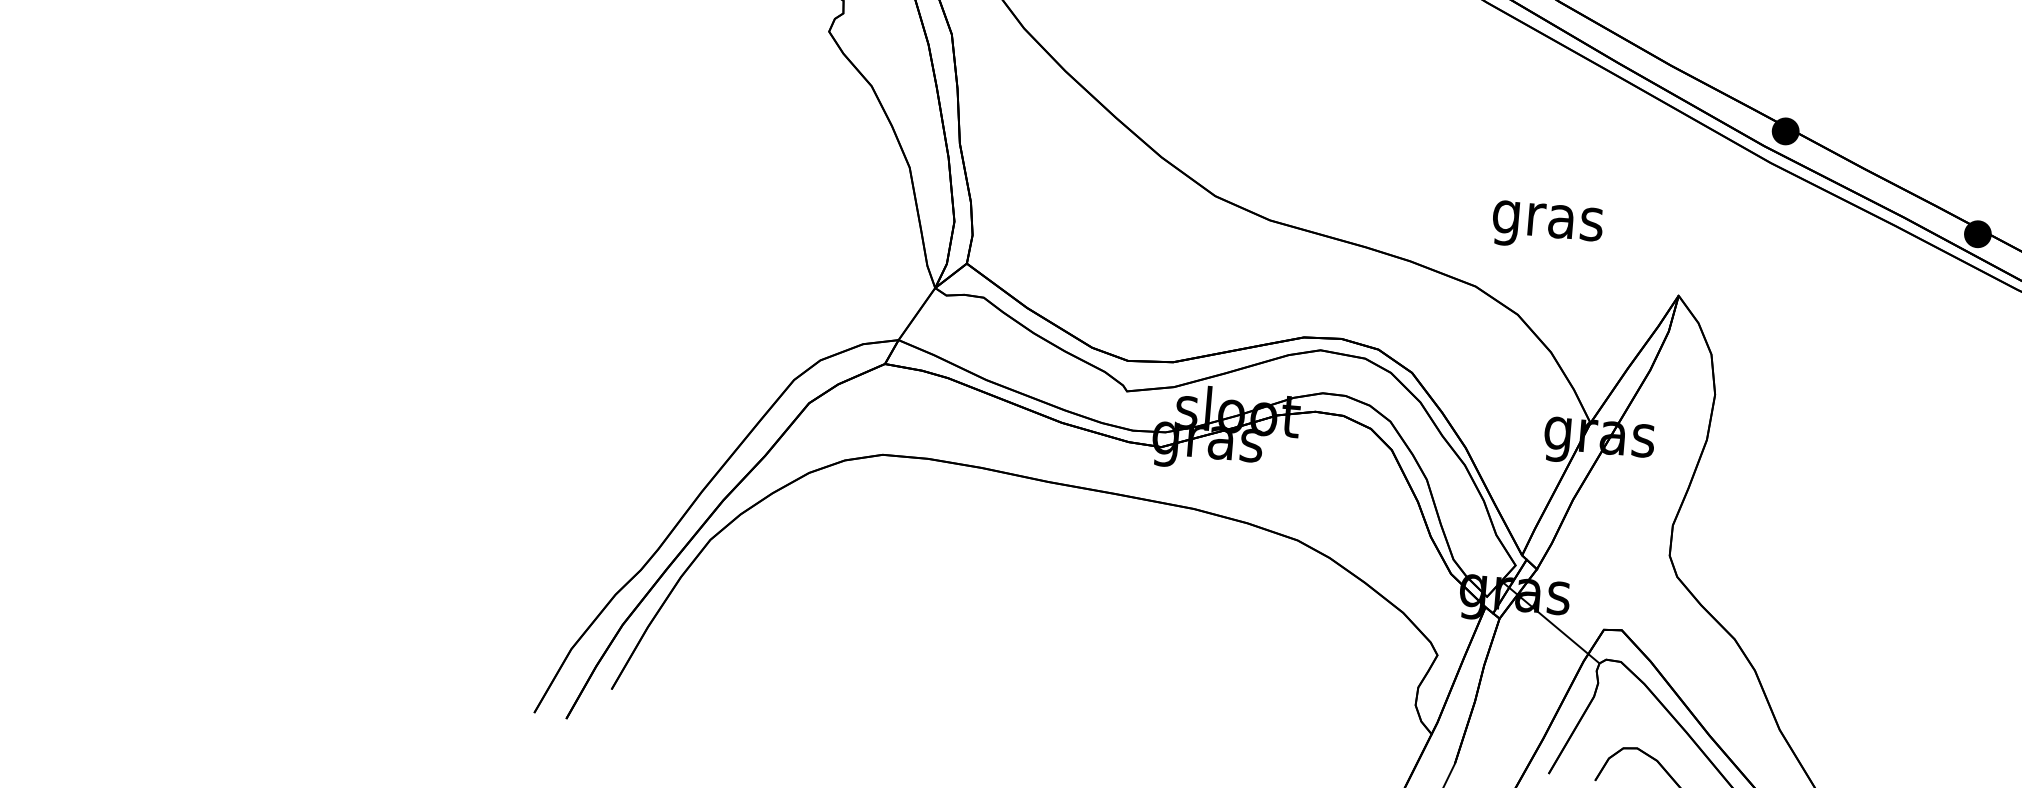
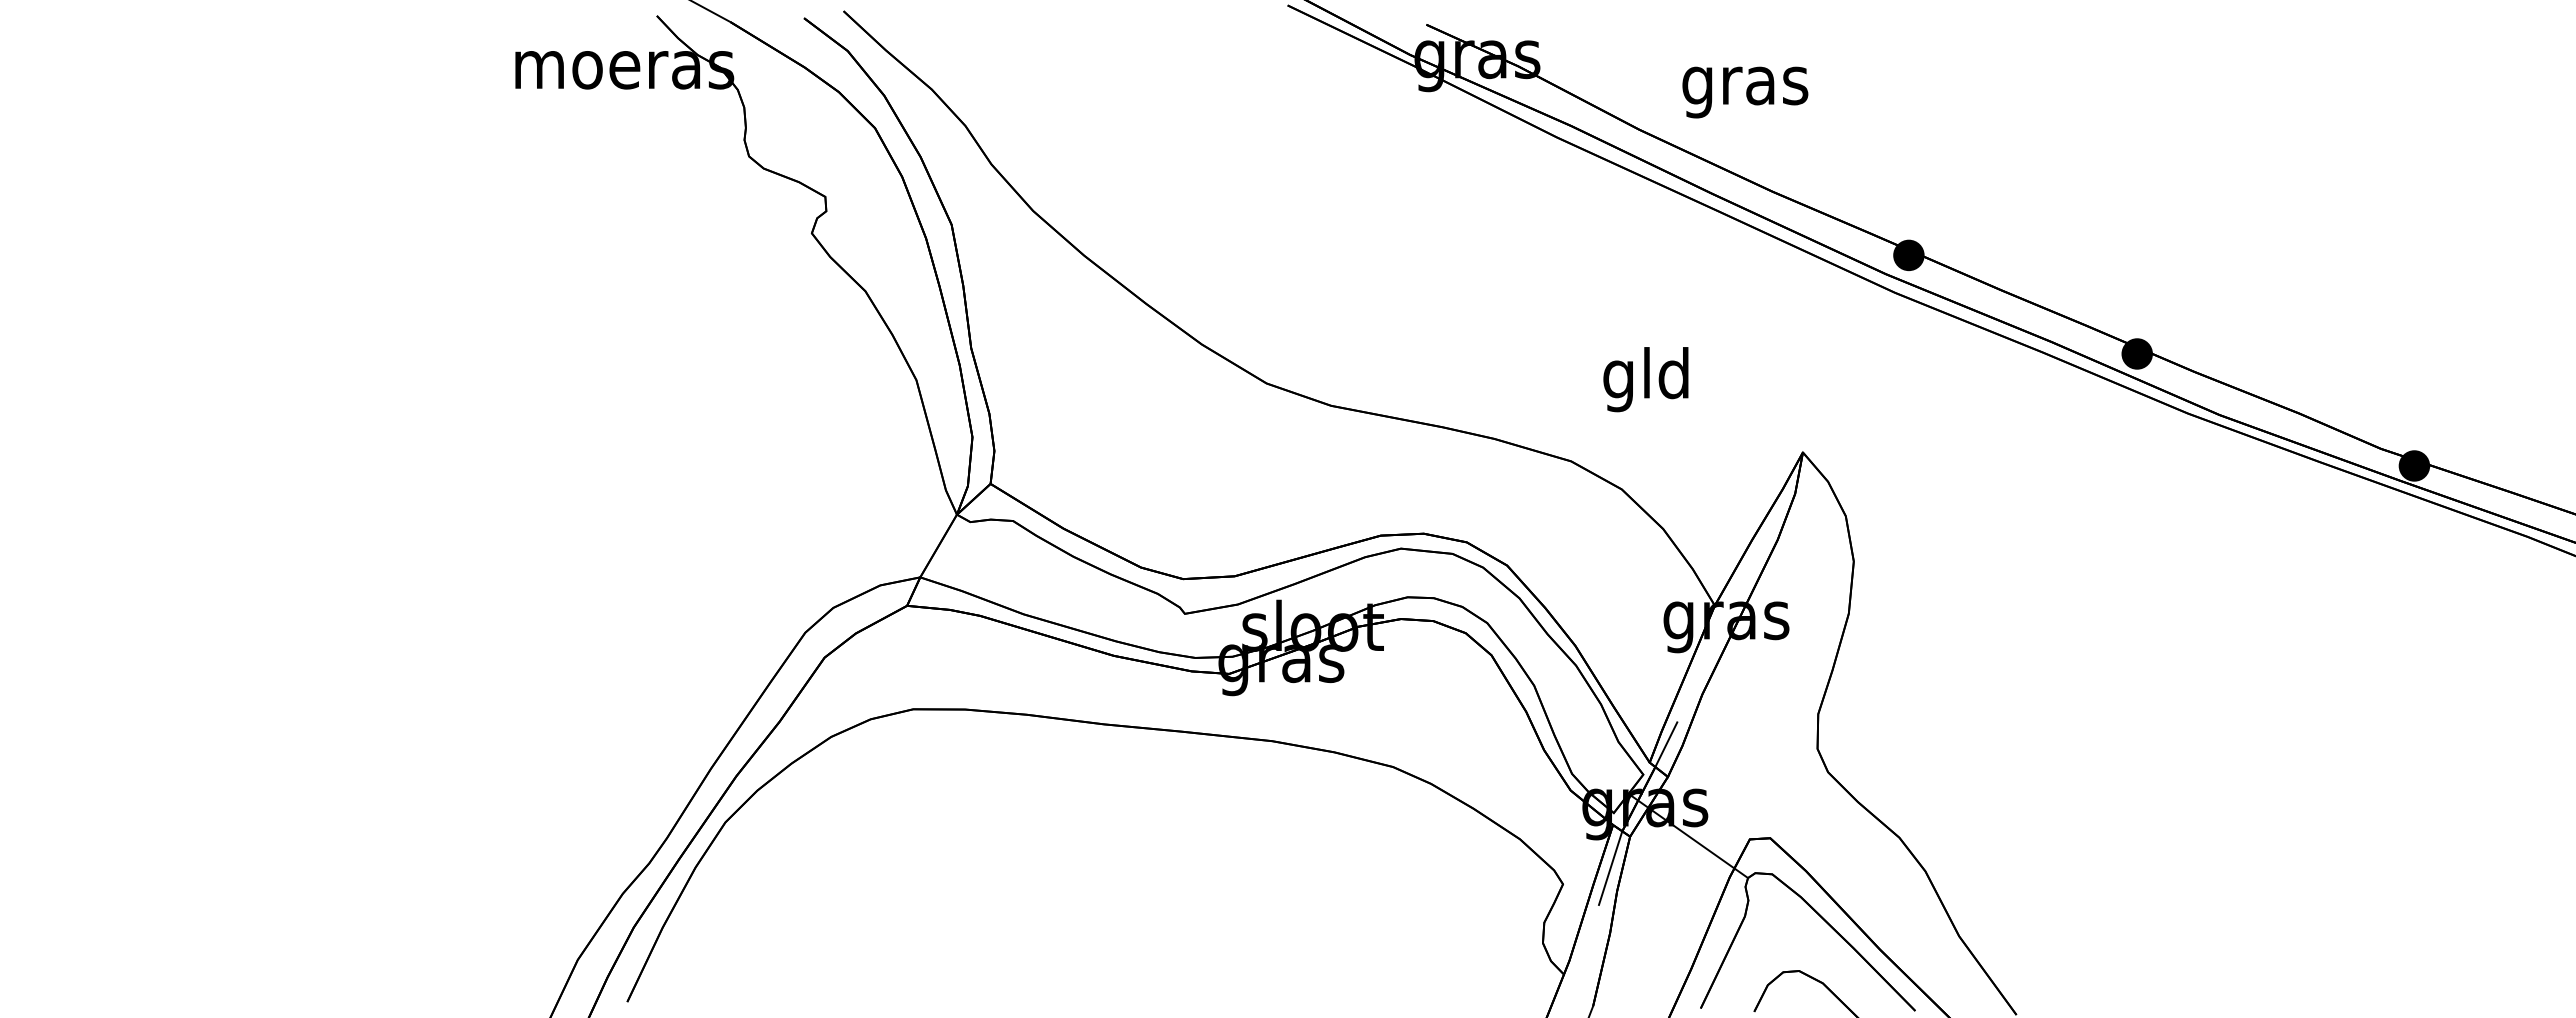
text: (1548, 220) -> (1647, 379), gras -> gld
line: (1538, 540) -> (1666, 744), added
line: (1480, 645) -> (1610, 868), added

